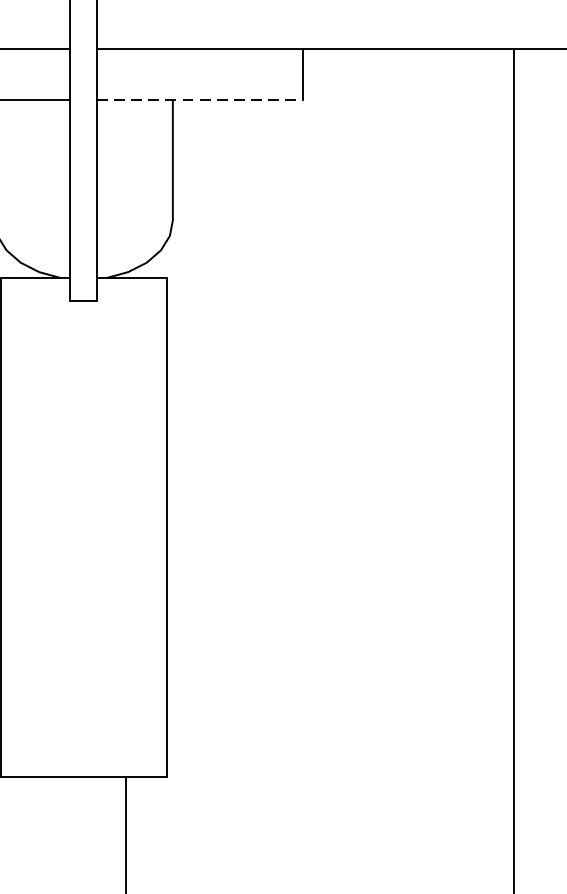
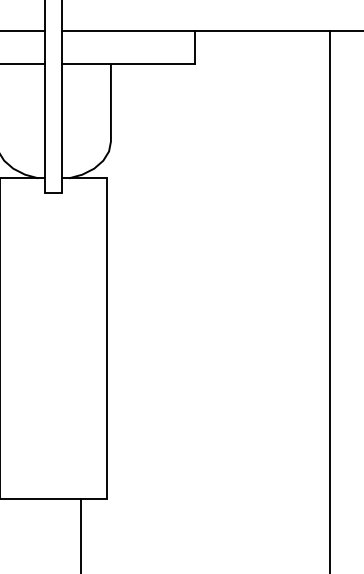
line: (200, 100) -> (128, 64), dashed -> solid

